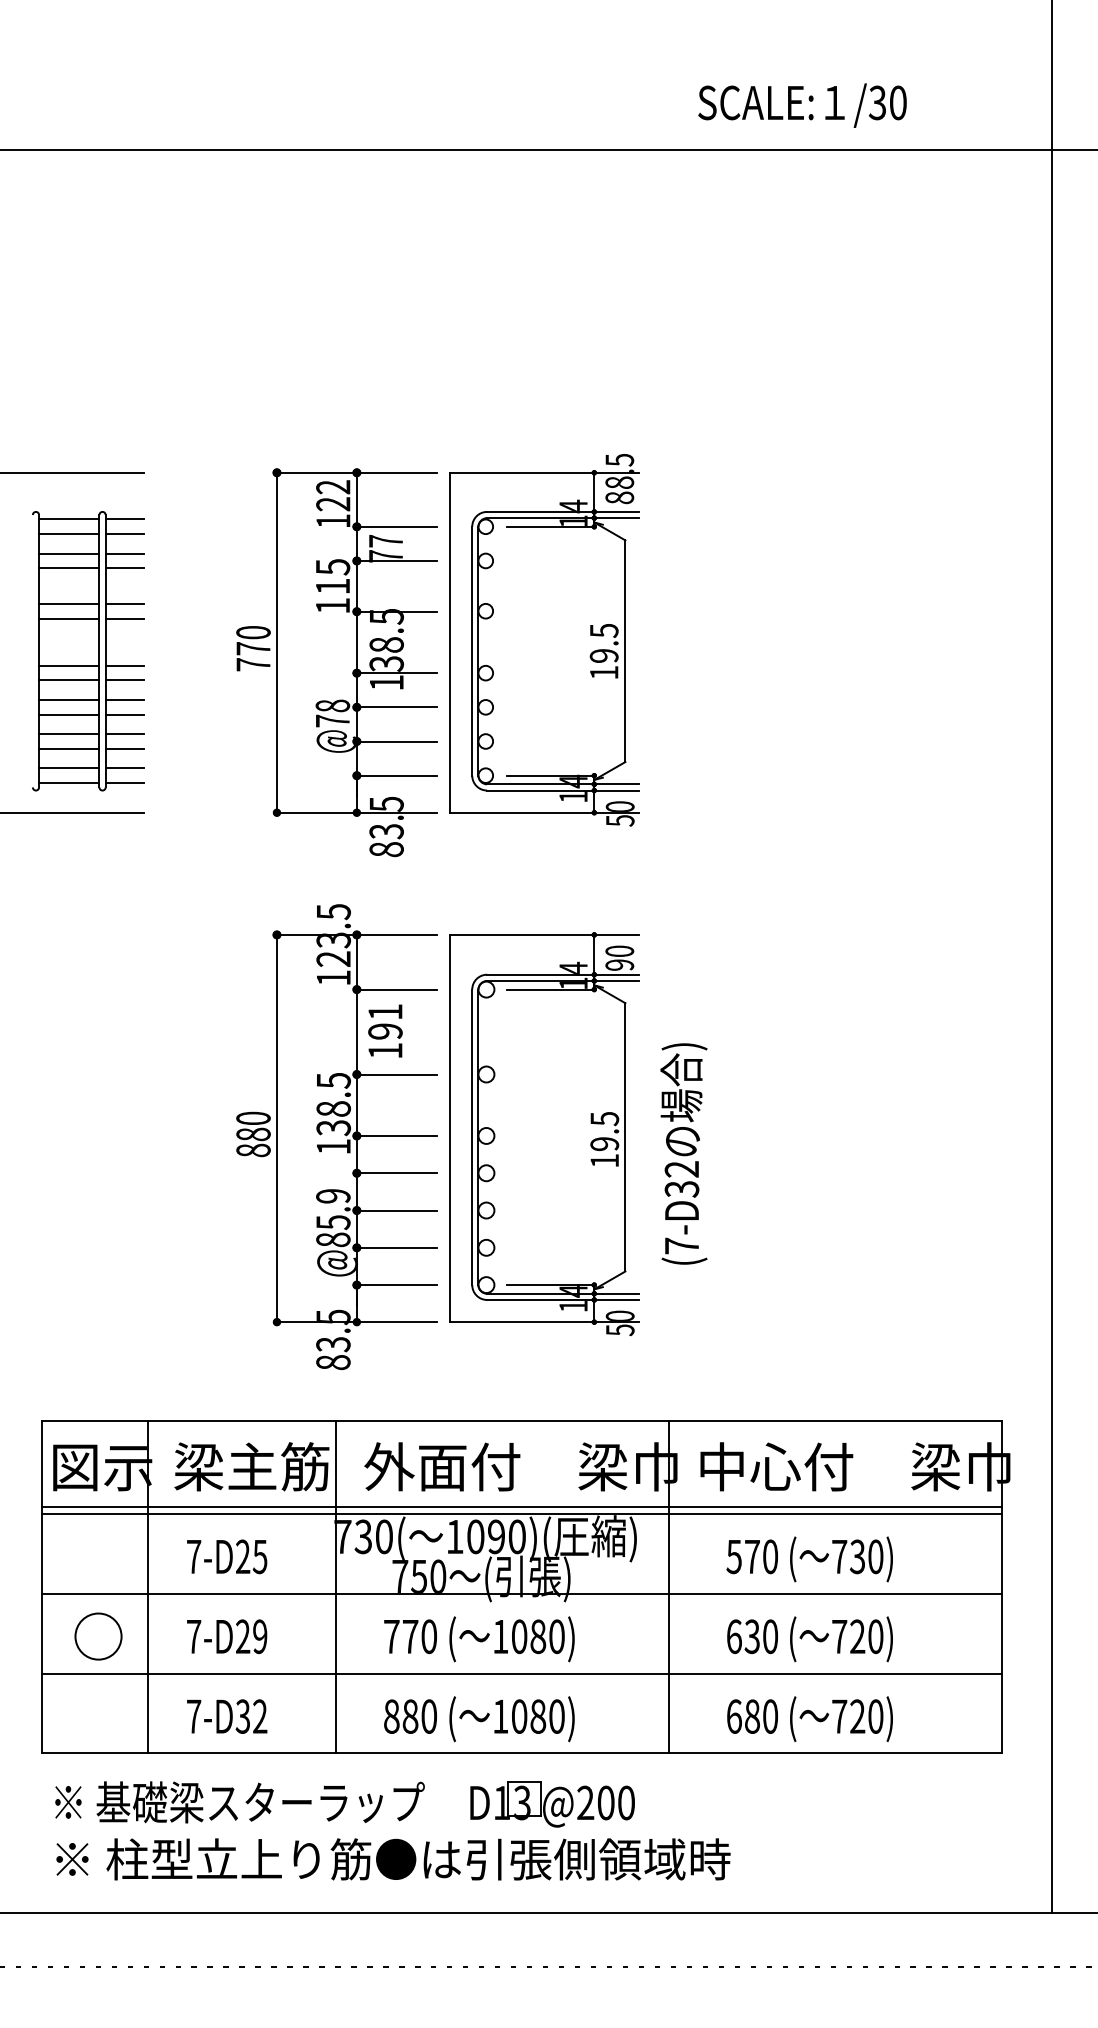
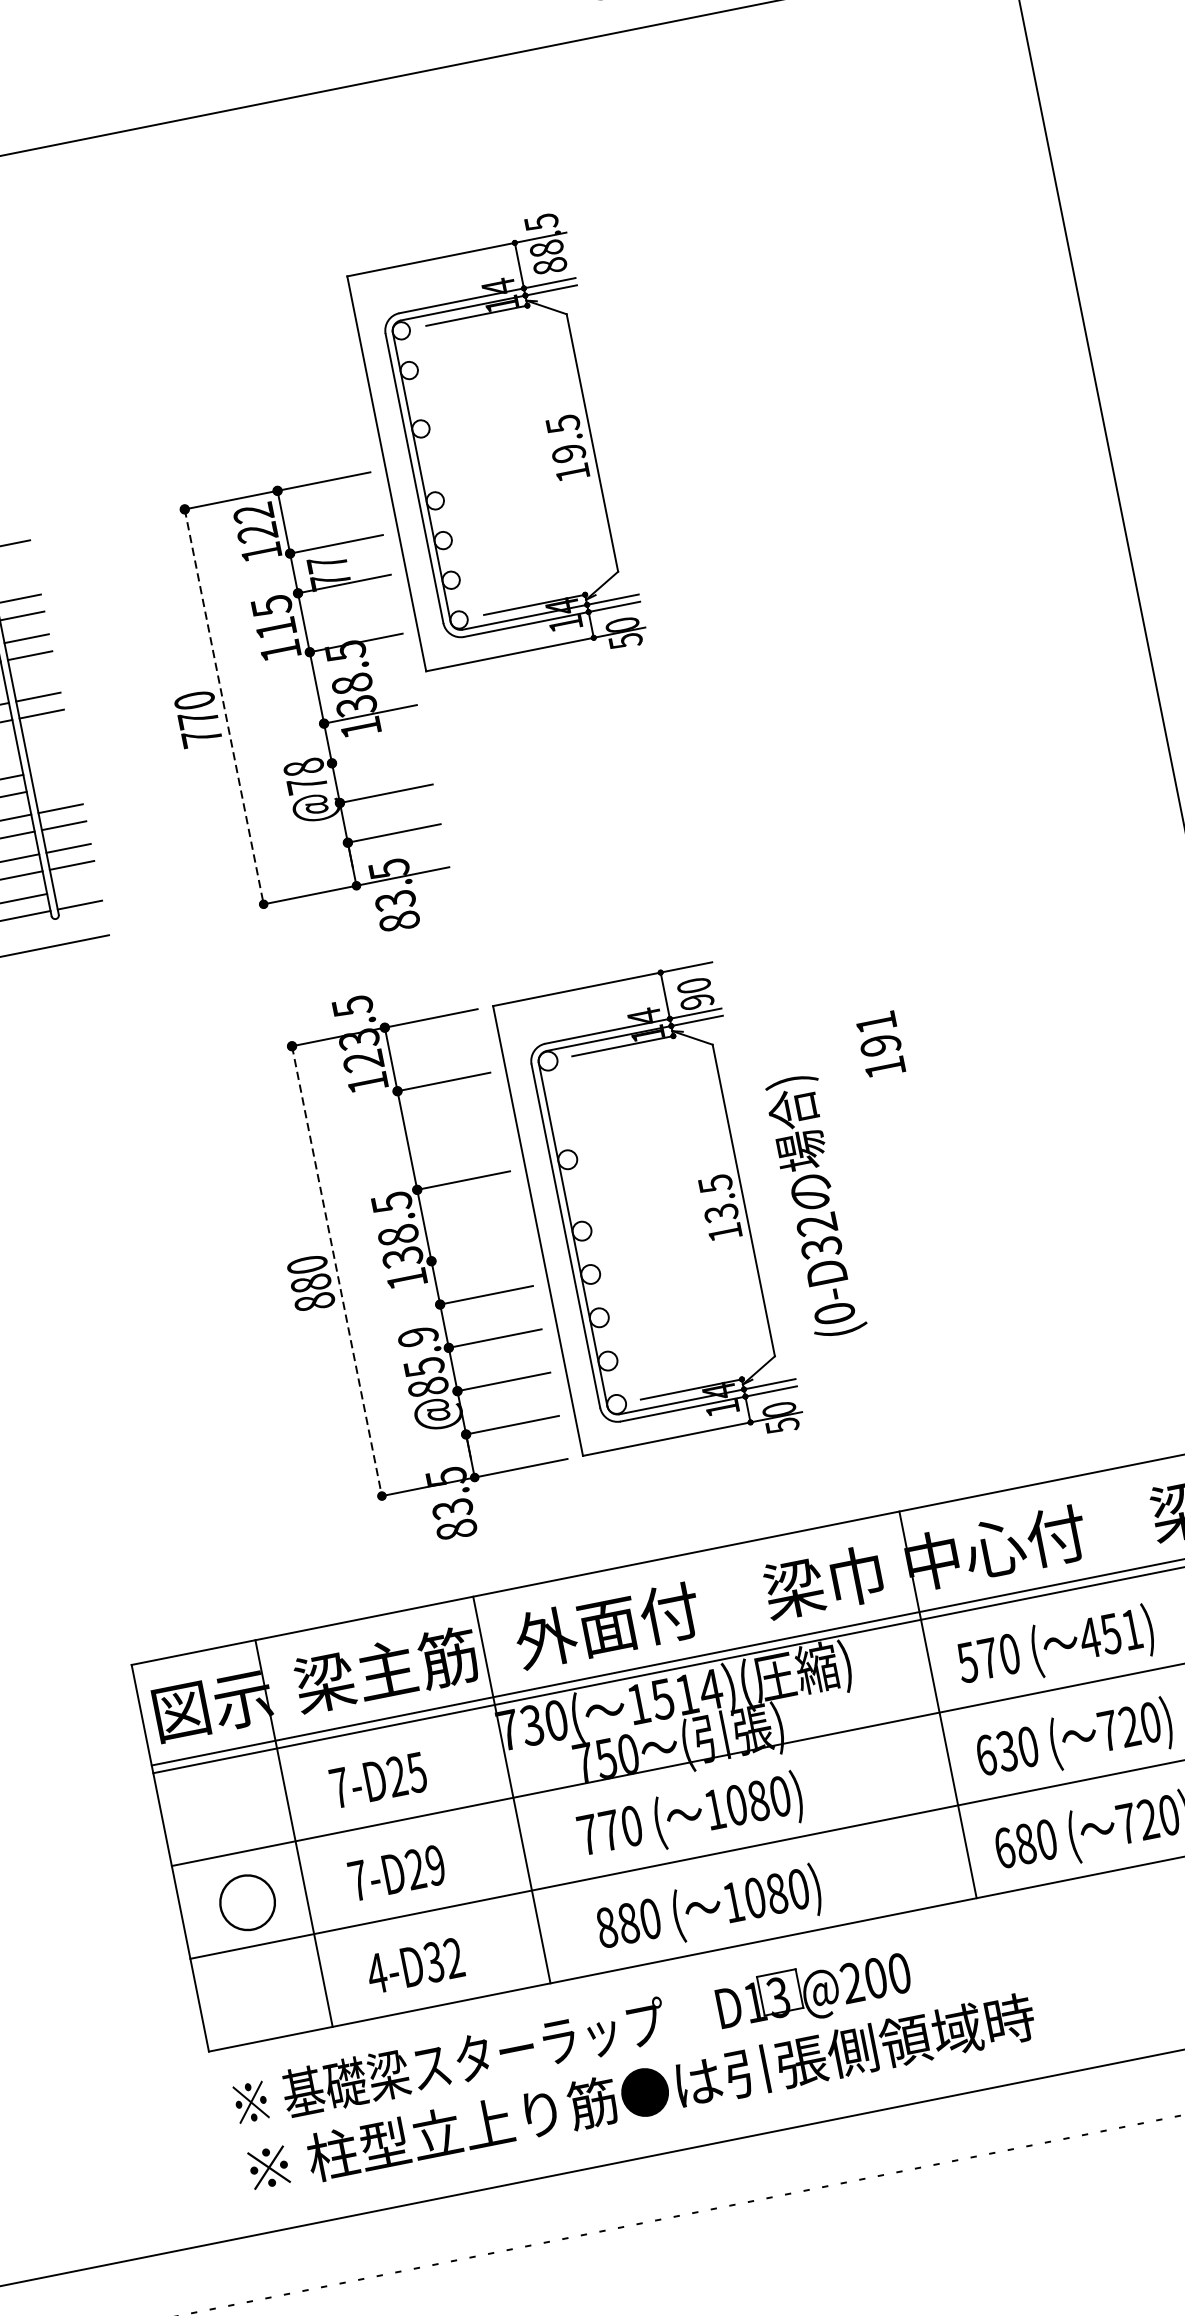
part: (544, 640) -> (495, 449), moved
line: (276, 642) -> (223, 706), solid -> dashed
line: (124, 665) -> (52, 768), removed
line: (124, 680) -> (55, 786), removed
line: (396, 707) -> (378, 754), removed
line: (124, 768) -> (76, 888), removed
text: (385, 1030) -> (880, 1044), moved
line: (276, 1128) -> (336, 1271), solid -> dashed
line: (396, 1135) -> (477, 1251), removed
text: (604, 1144) -> (721, 1213), 19.5 -> 13.5
text: (681, 1245) -> (834, 1313), (7-D32 -> (0-D32
text: (496, 1536) -> (686, 1694), 1090)( -> 1514)(
text: (857, 1556) -> (1110, 1633), 730) -> 451)
line: (668, 1586) -> (937, 1704), moved
text: (193, 1716) -> (376, 1973), 7-D32 -> 4-D32

